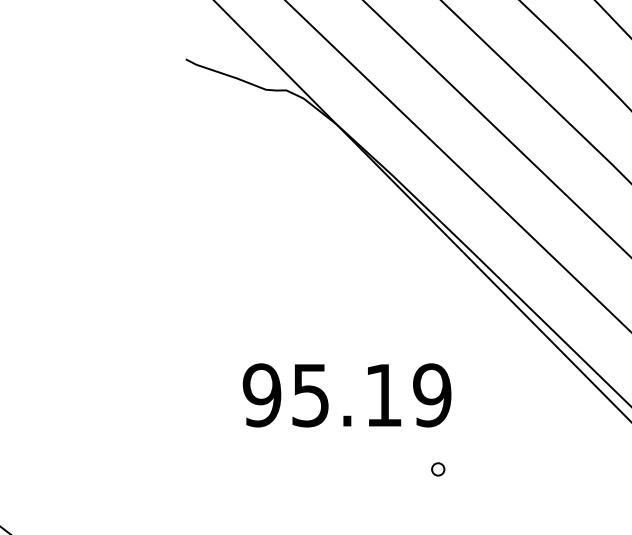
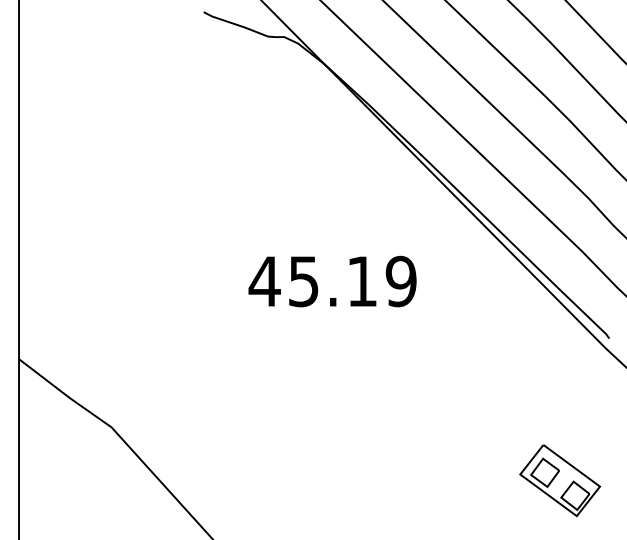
text: (261, 395) -> (264, 281), 95.19 -> 45.19
part: (437, 468) -> (405, 340), removed

